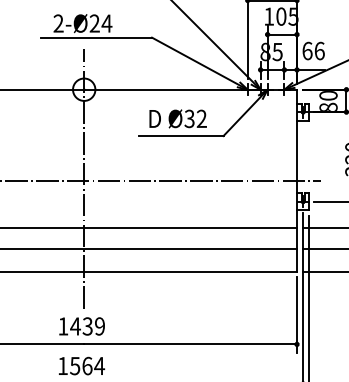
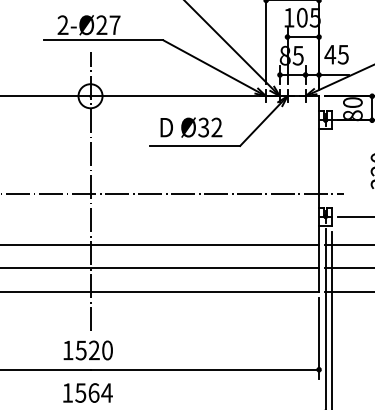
text: (106, 23) -> (114, 25), 2-Ø24 -> 2-Ø27
text: (312, 50) -> (335, 54), 66 -> 45
text: (87, 326) -> (94, 350), 1439 -> 1520

